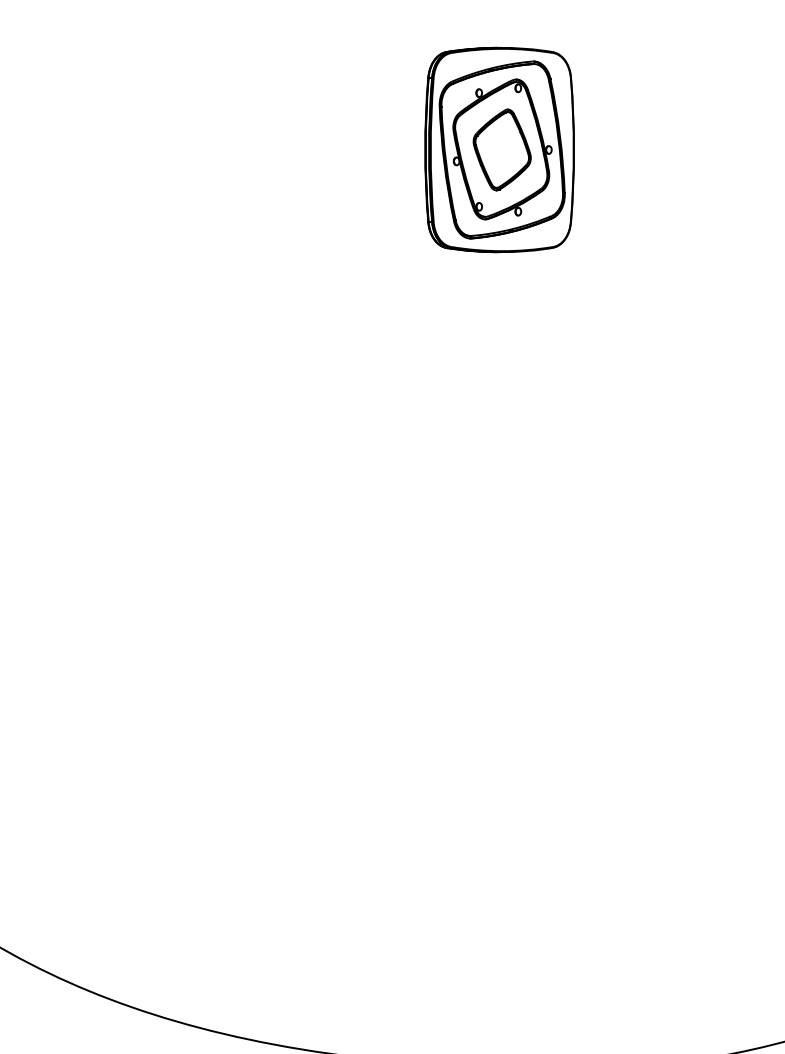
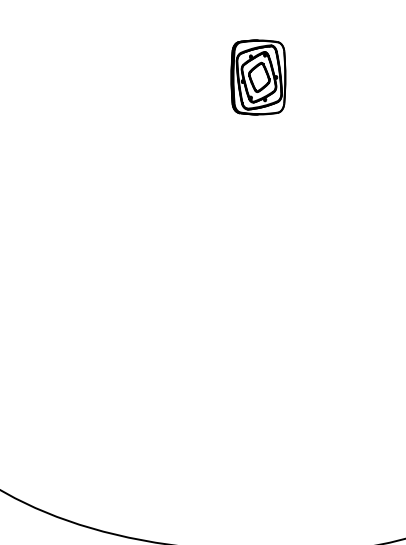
part: (499, 150) -> (258, 77), size x0.7

